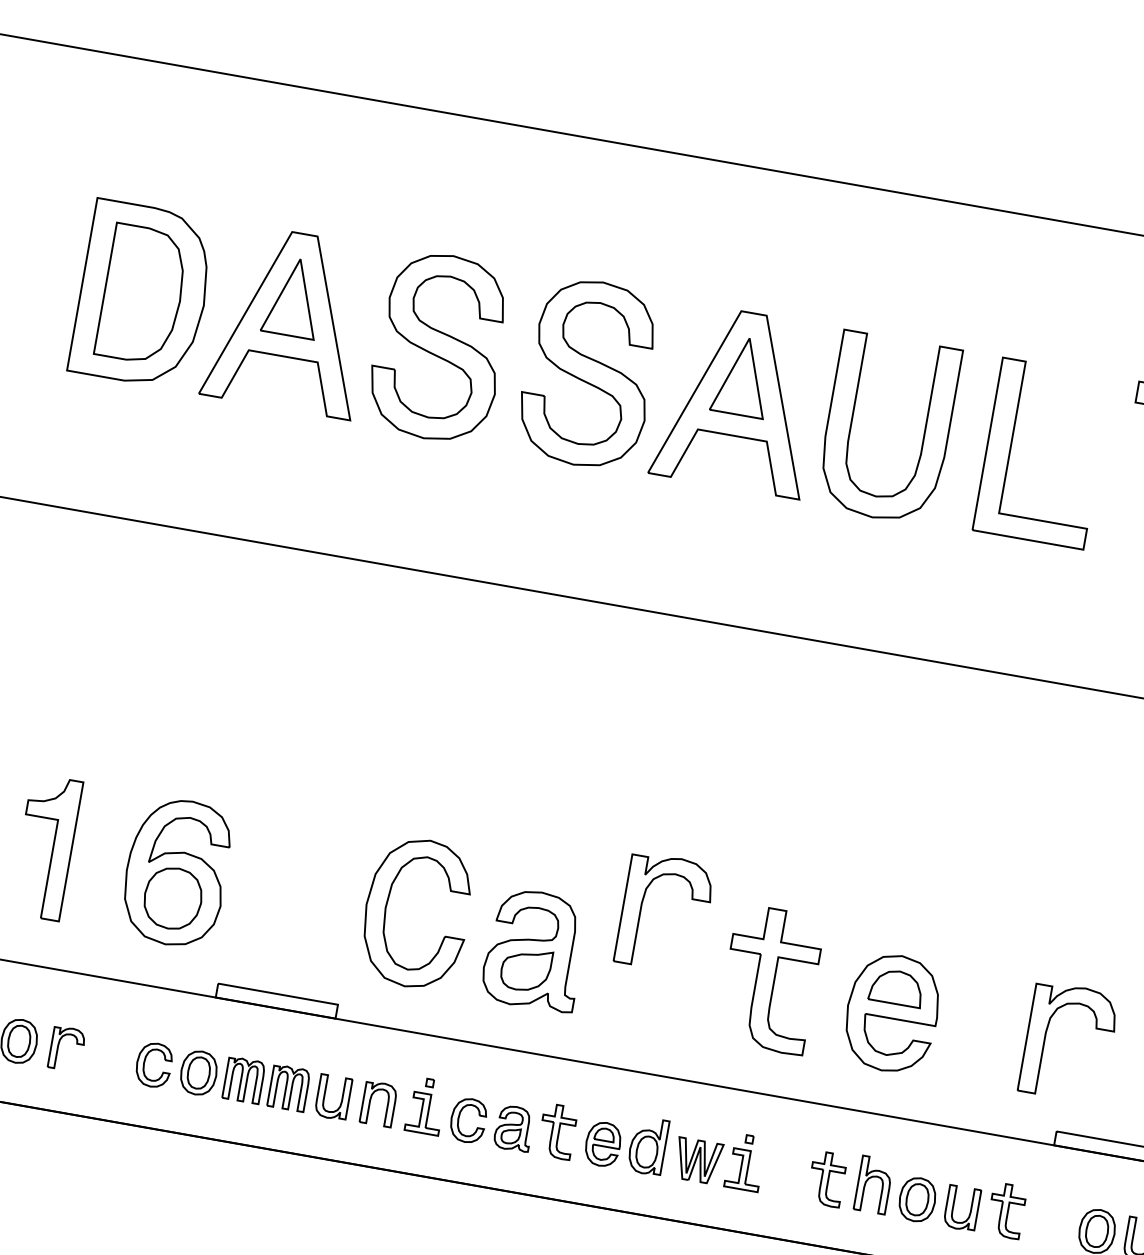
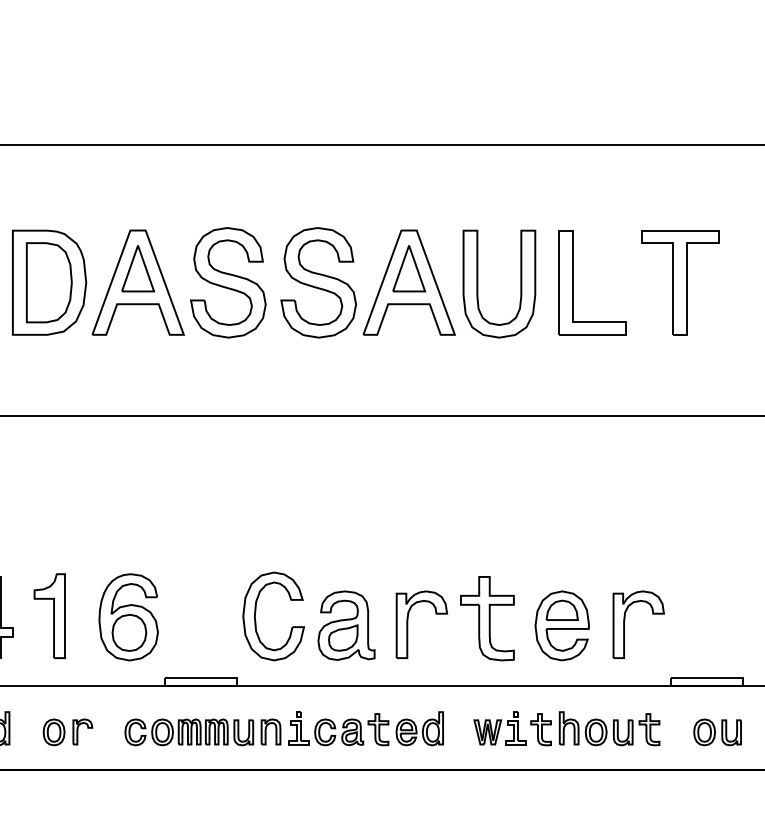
part: (642, 908) -> (408, 624), moved
part: (1048, 1031) -> (625, 620), moved
part: (718, 1158) -> (499, 728), moved

